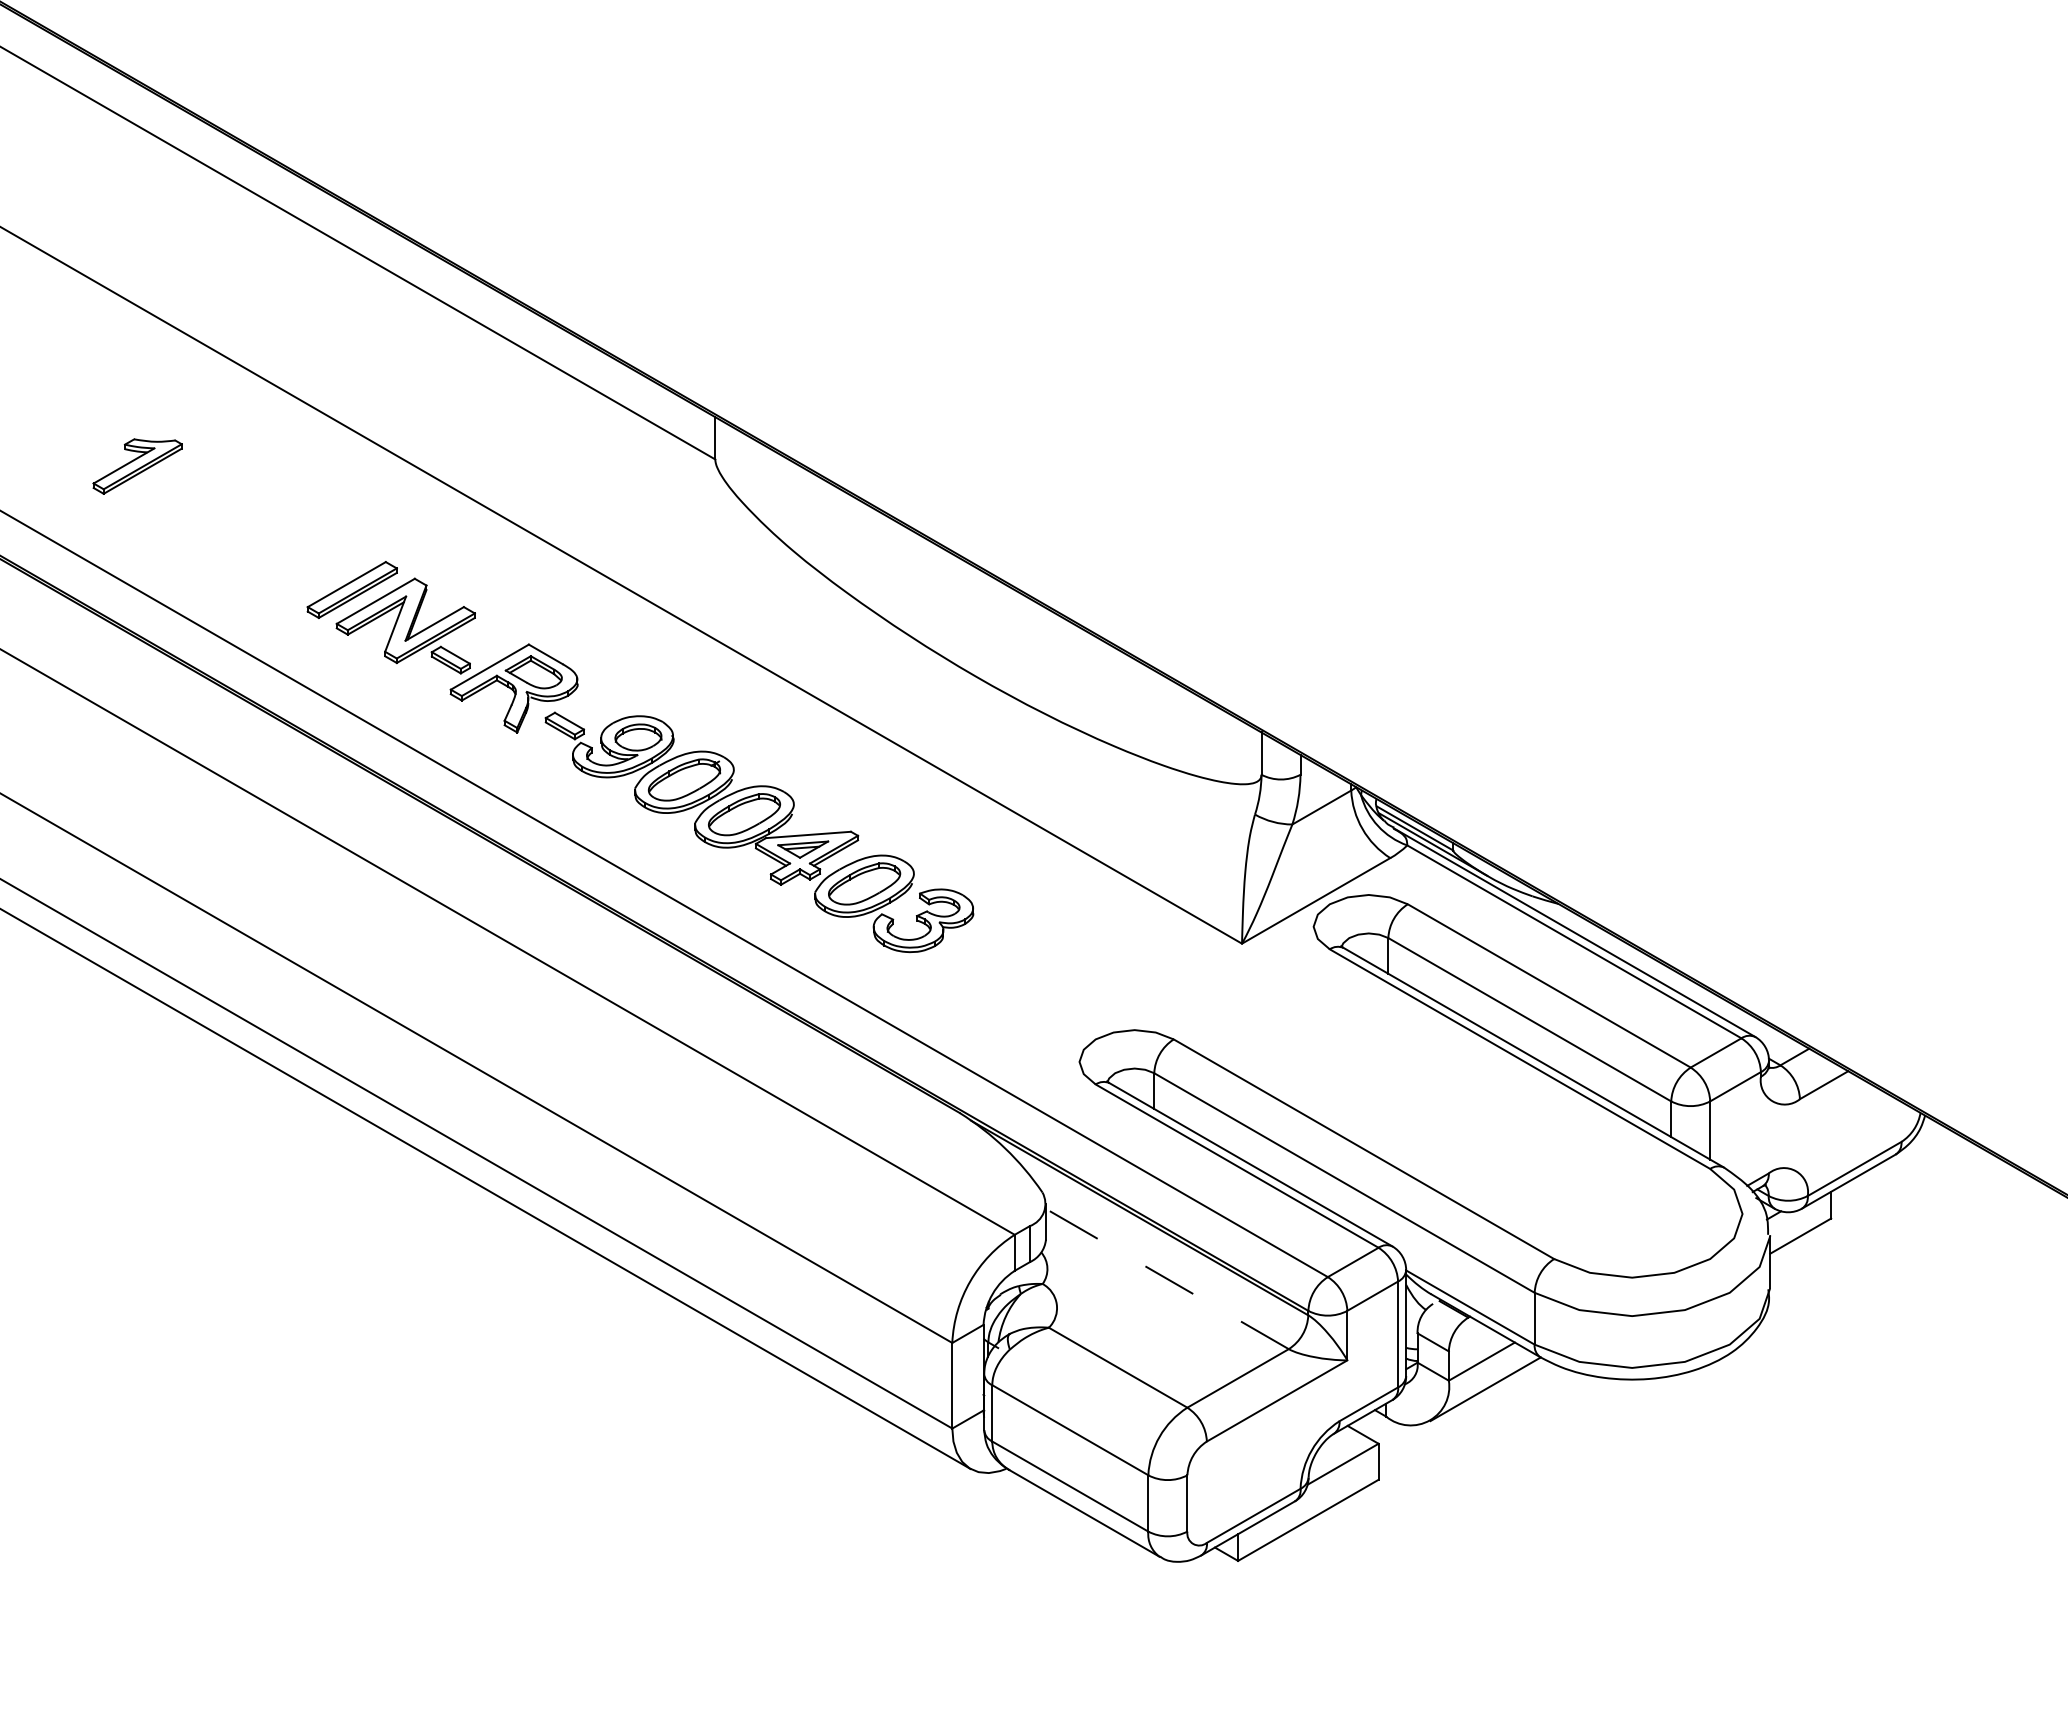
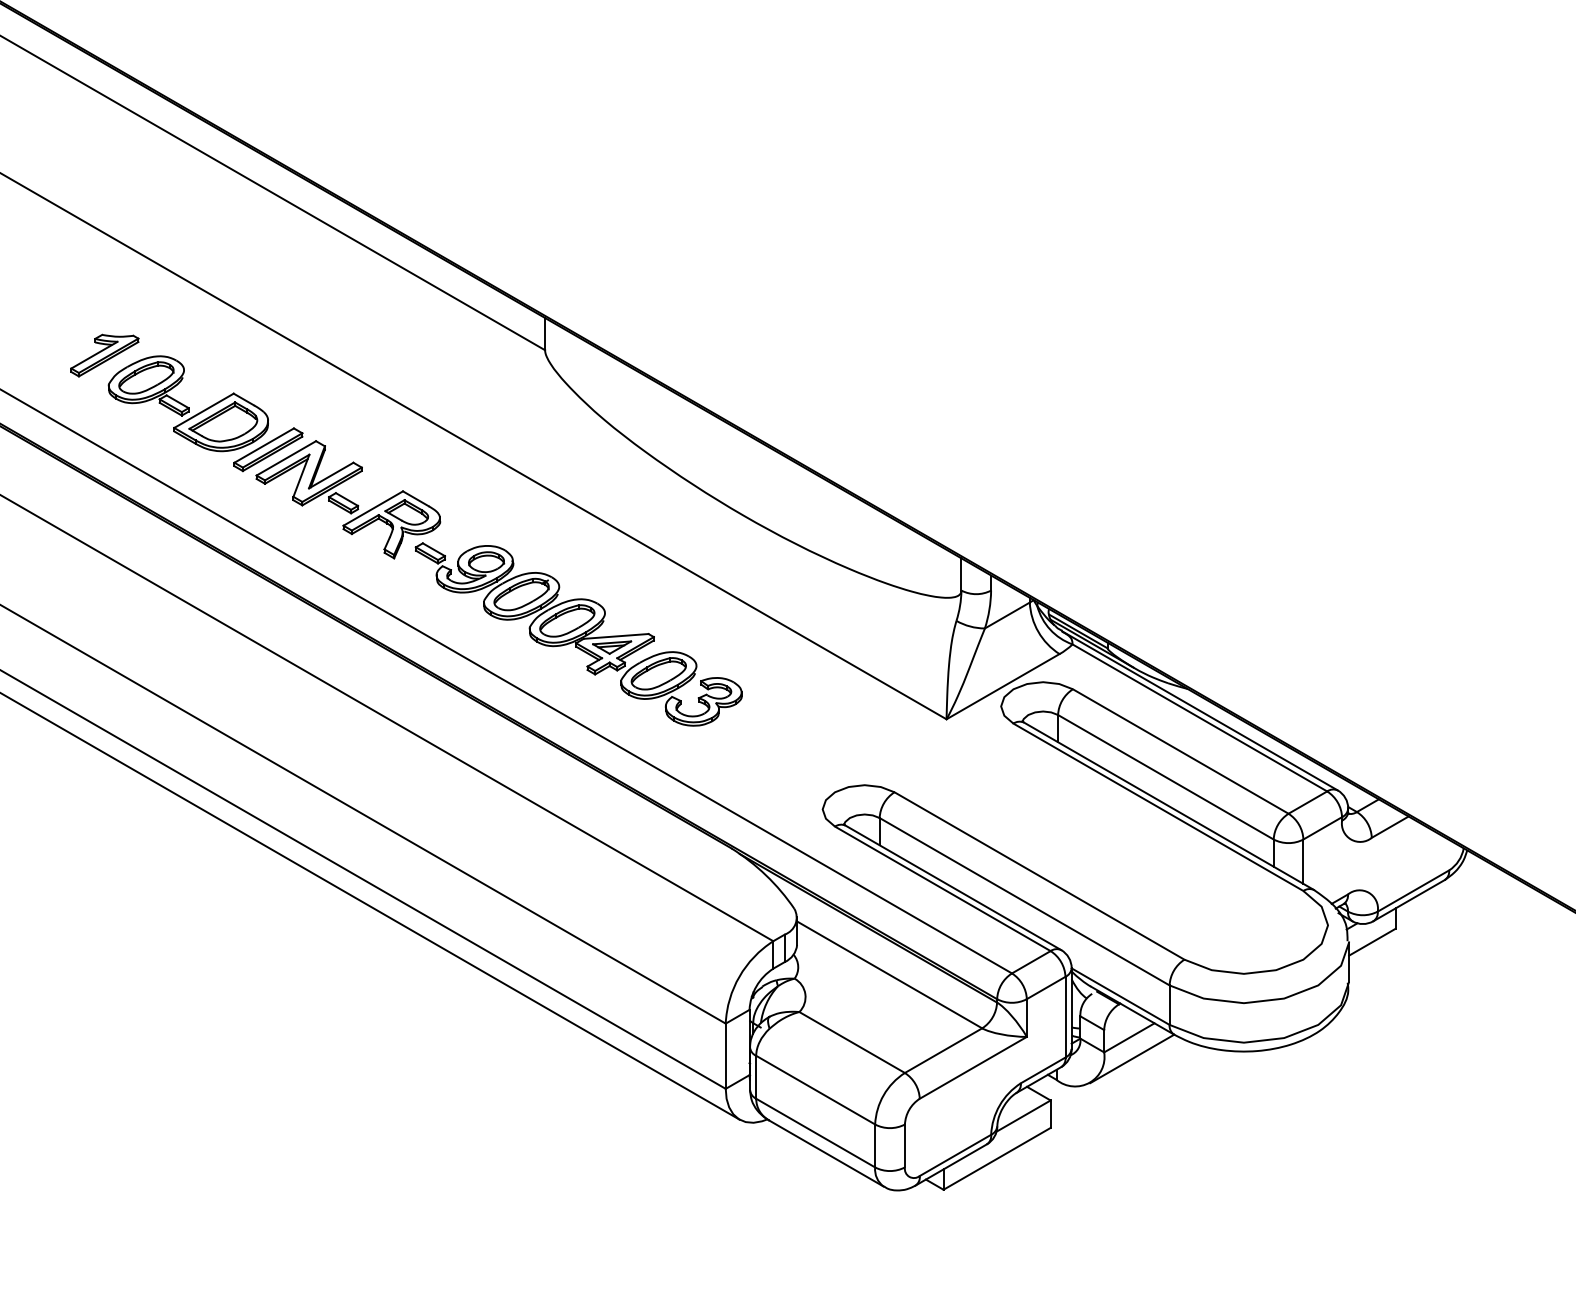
part: (247, 529) -> (188, 403), added
line: (1166, 1278) -> (888, 974), dashed -> solid

